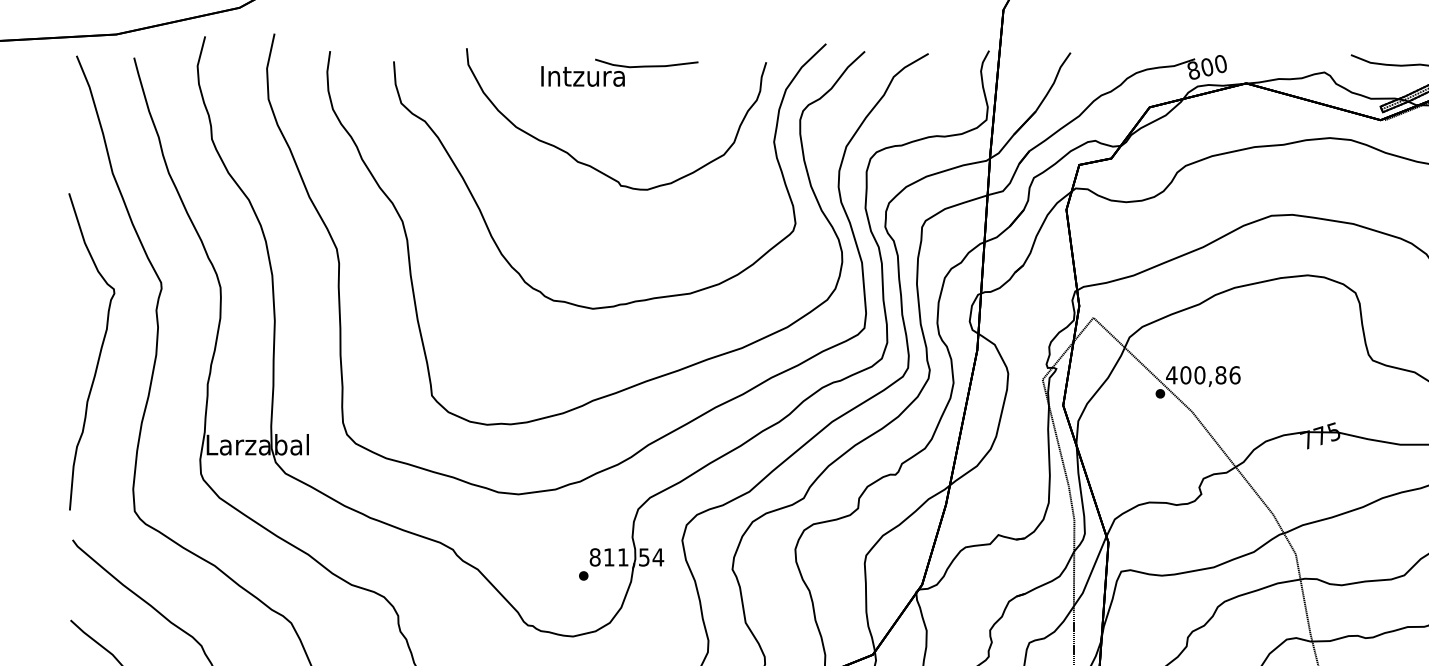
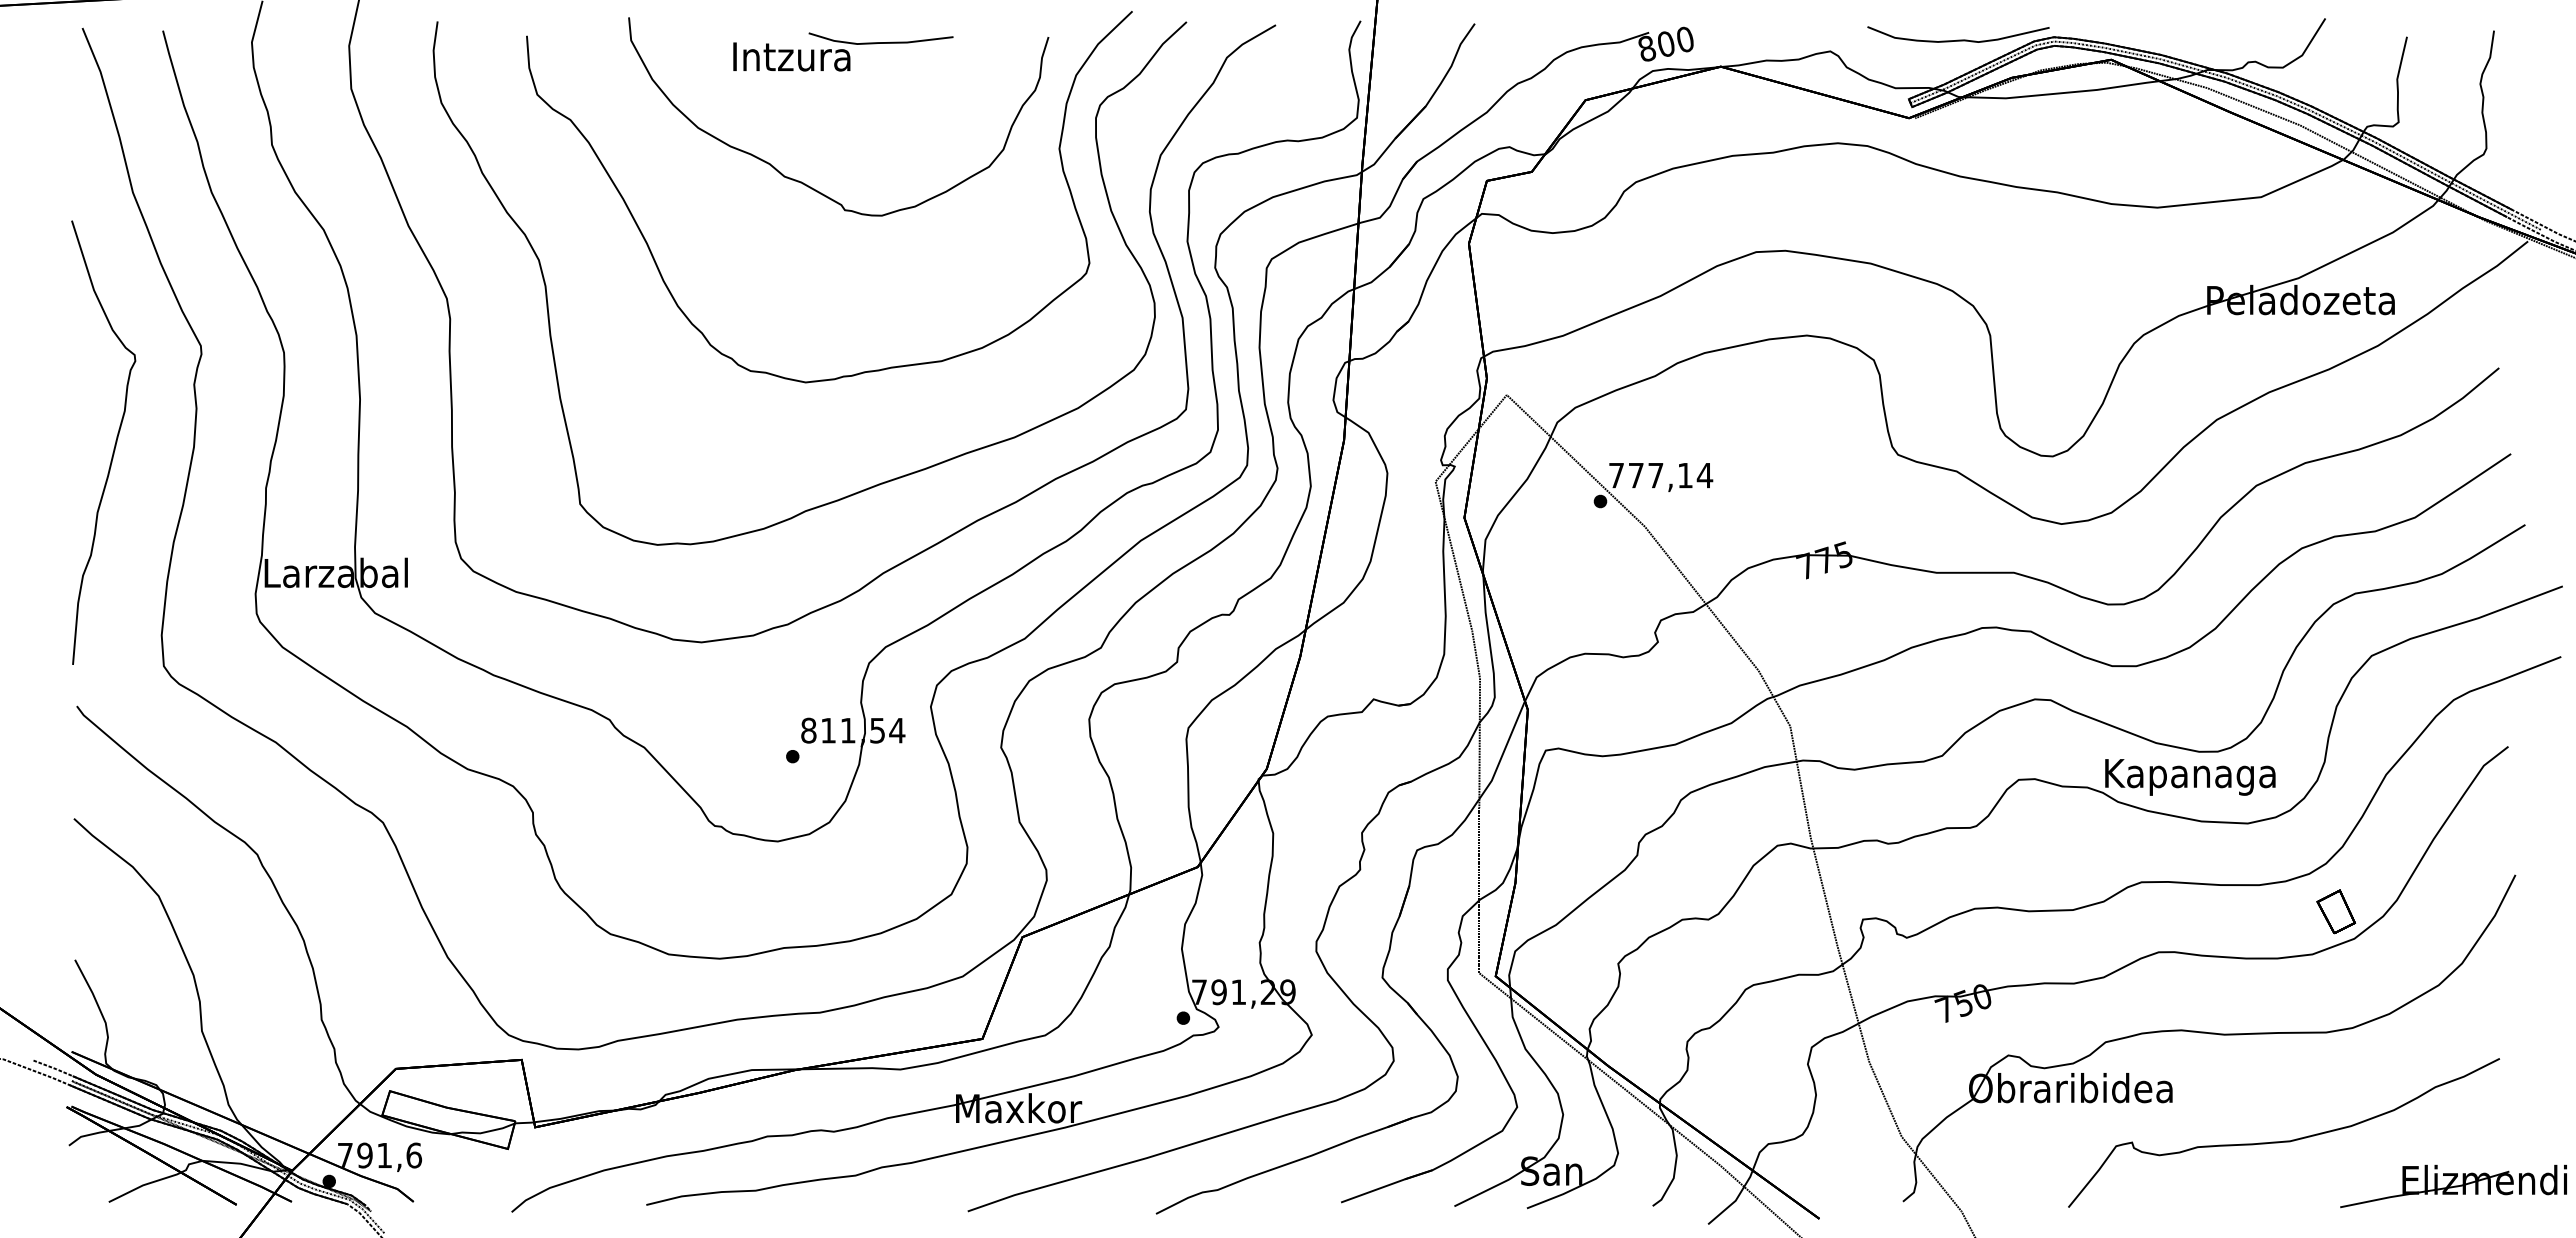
text: (1203, 375) -> (1660, 475), 400,86 -> 777,14

